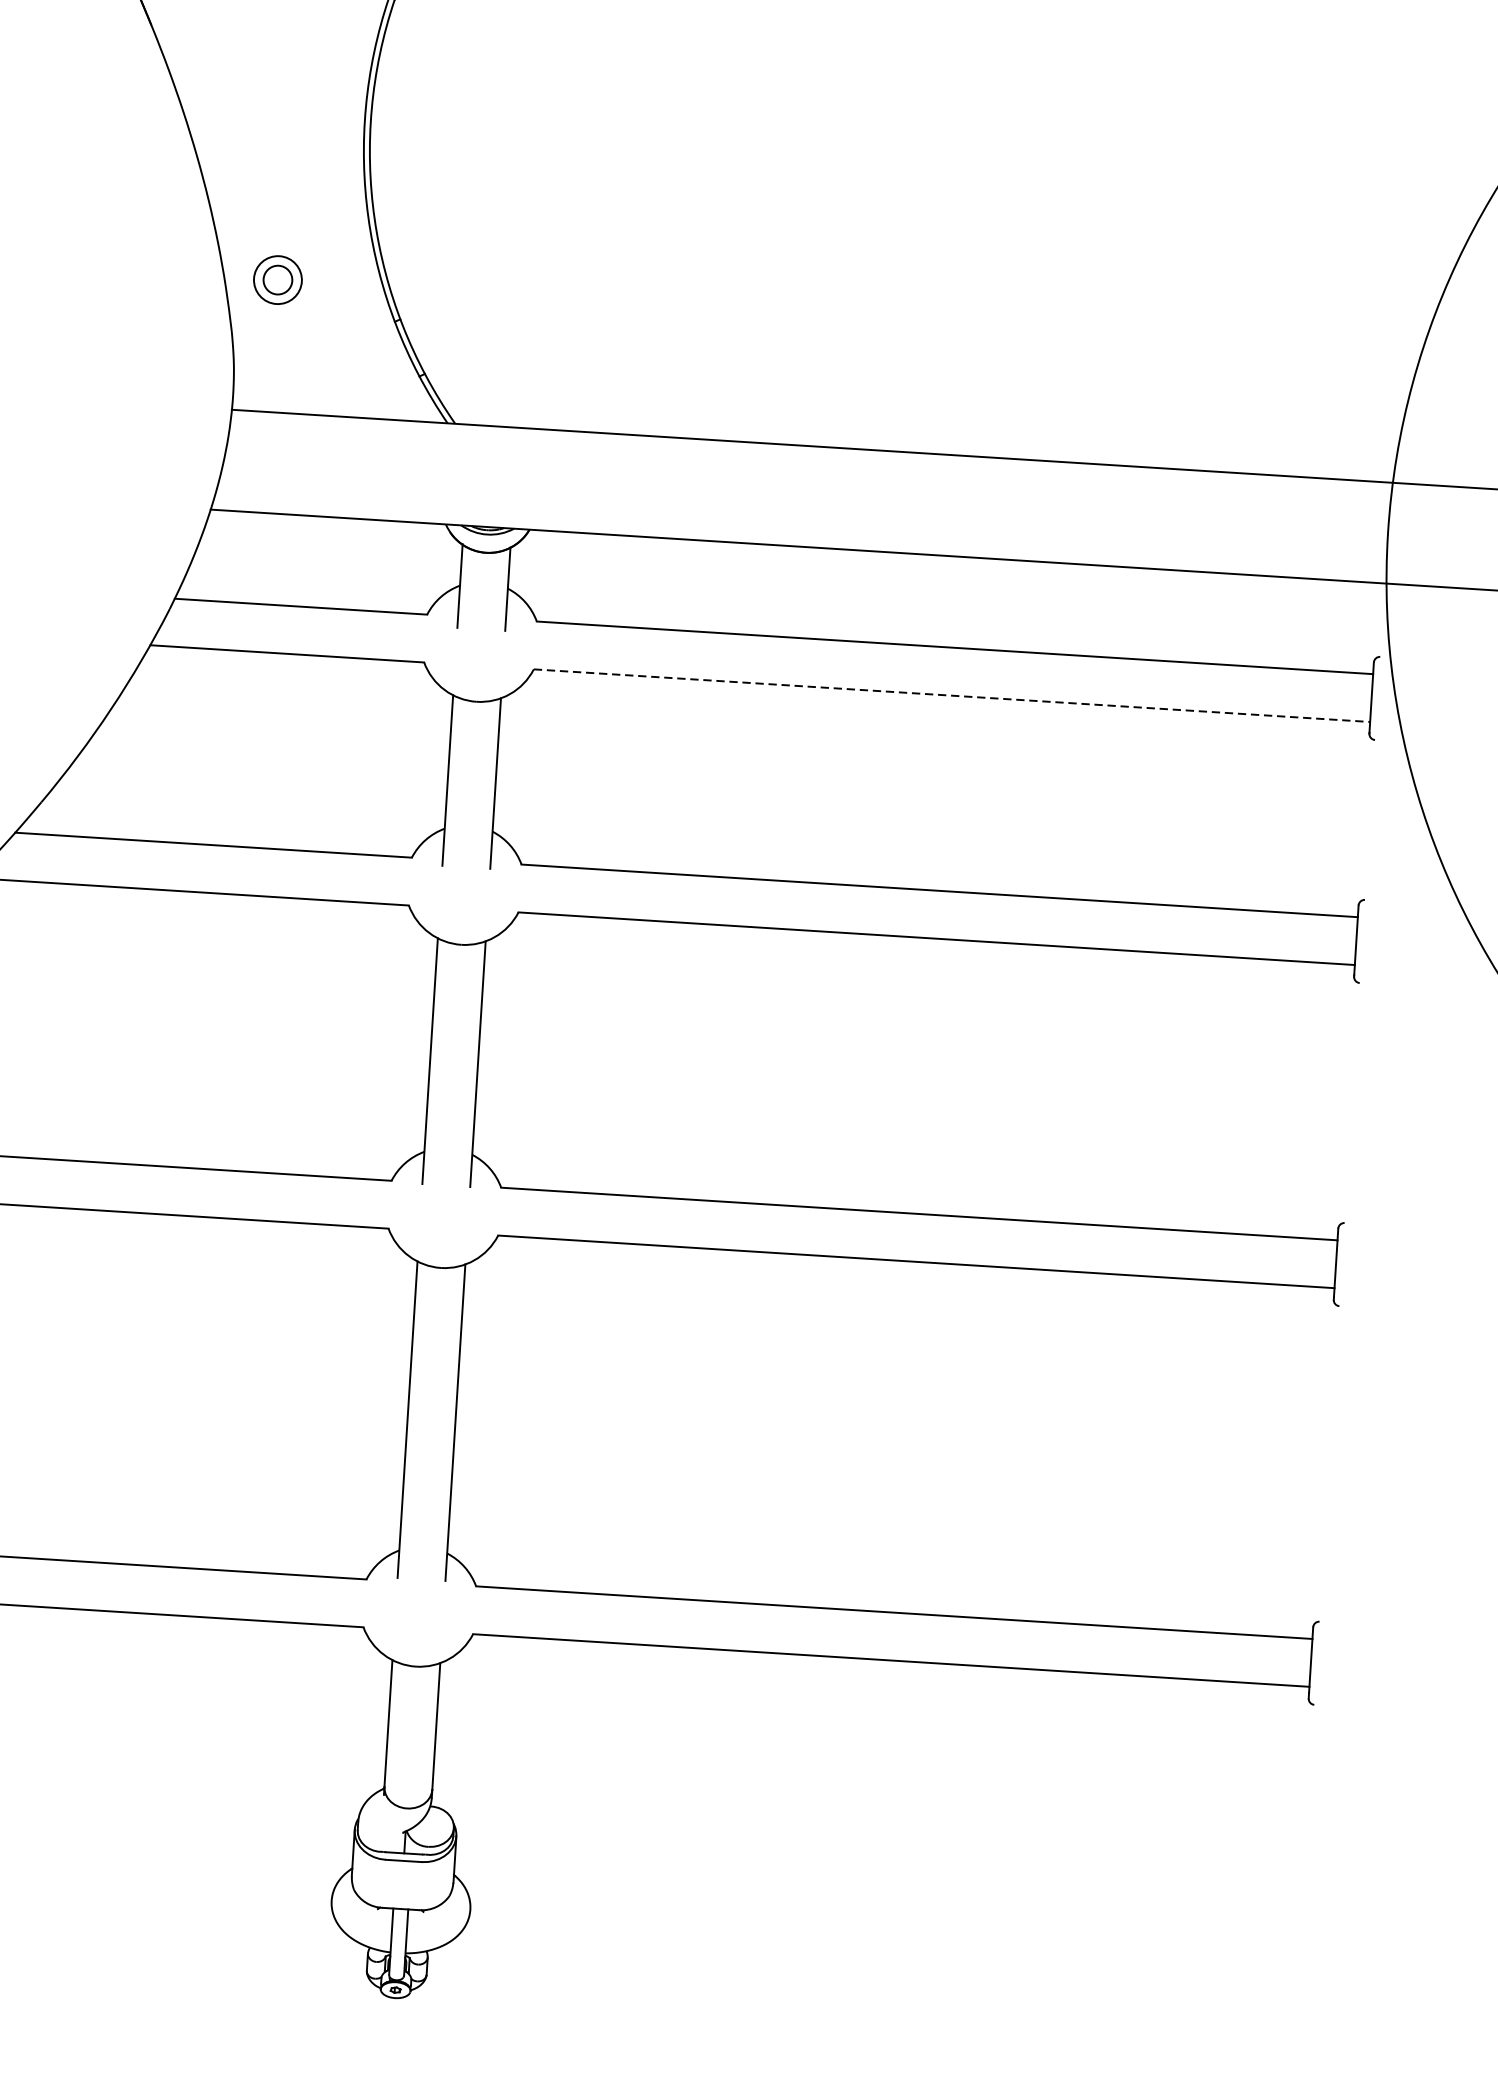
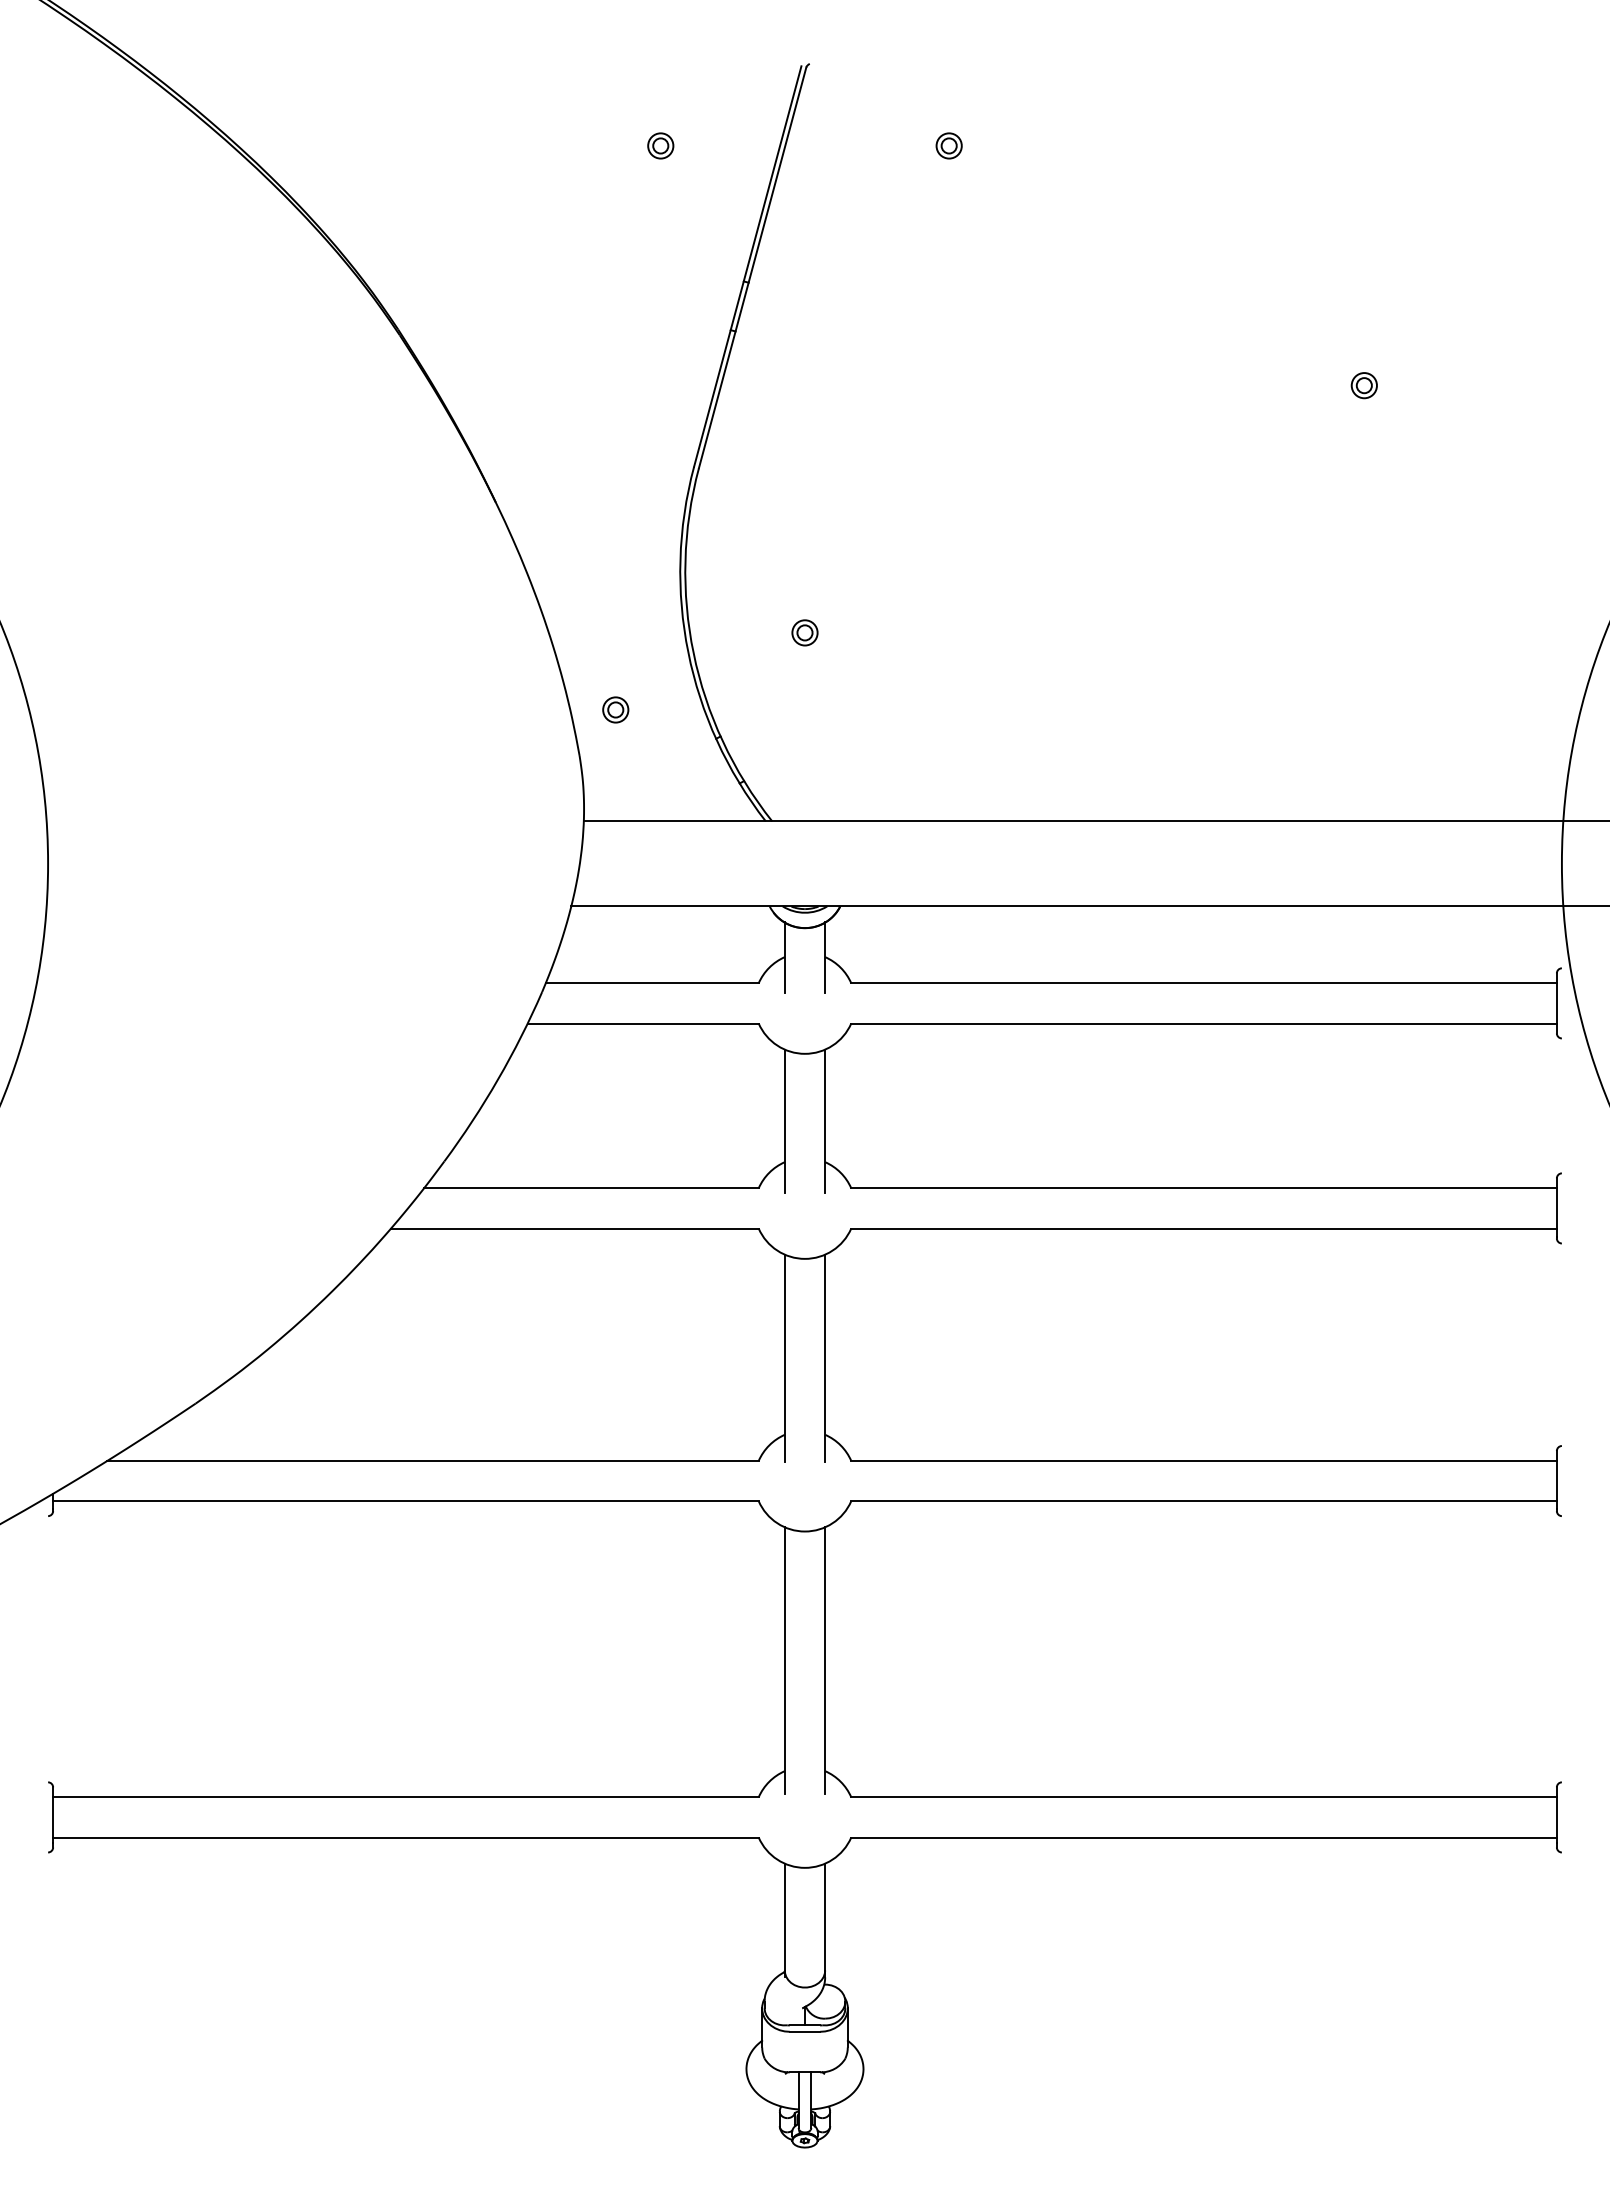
part: (507, 202) -> (804, 632), added
part: (277, 279) -> (615, 709), size x0.62
line: (952, 695) -> (1204, 1023), dashed -> solid

